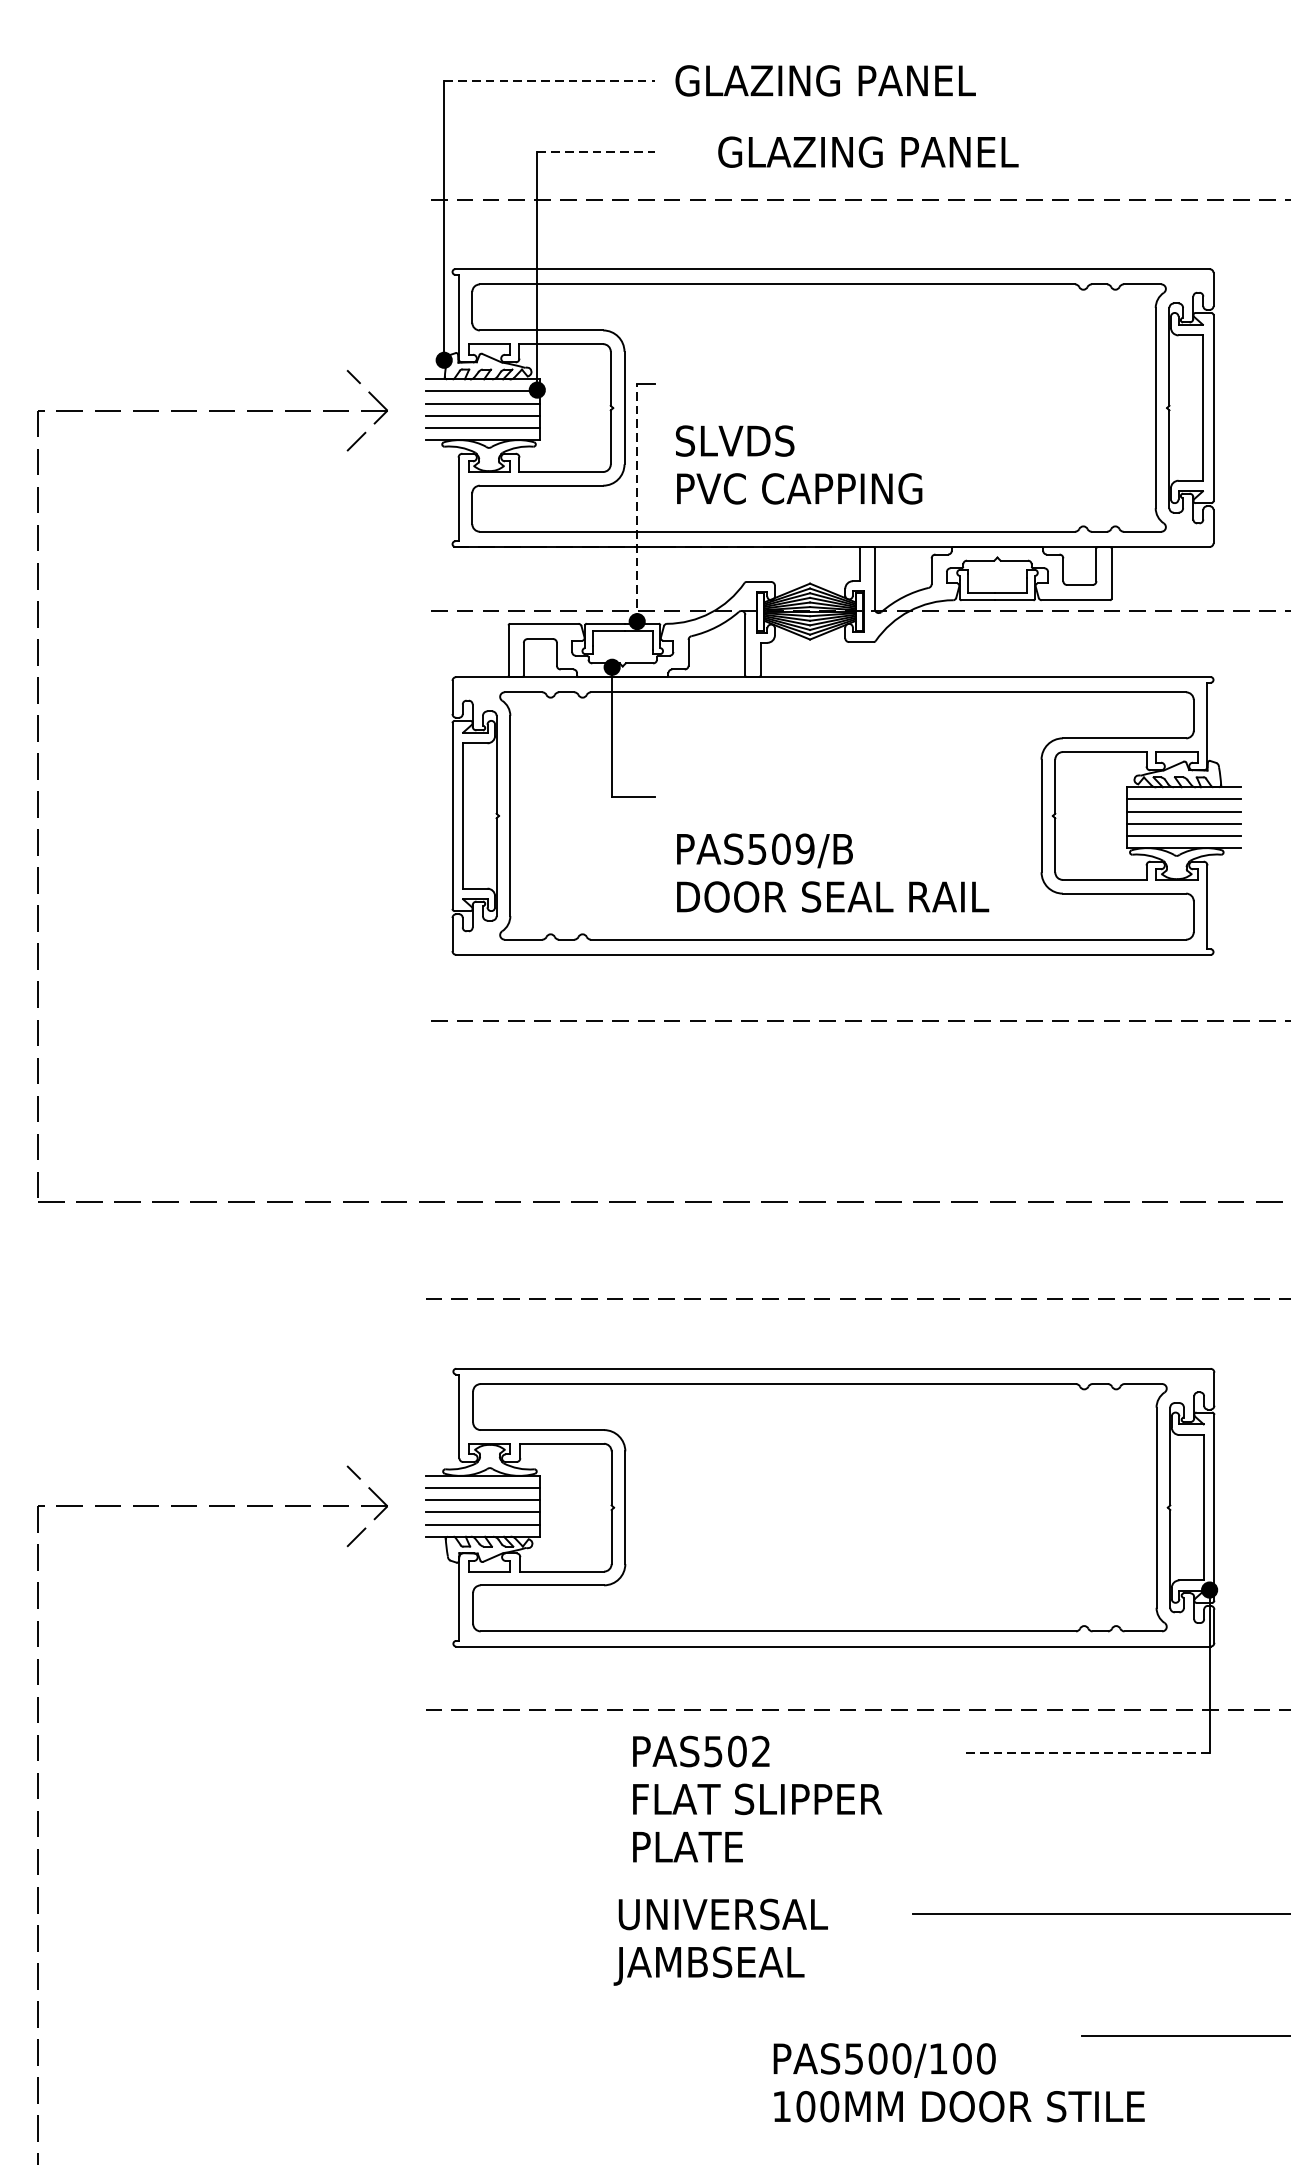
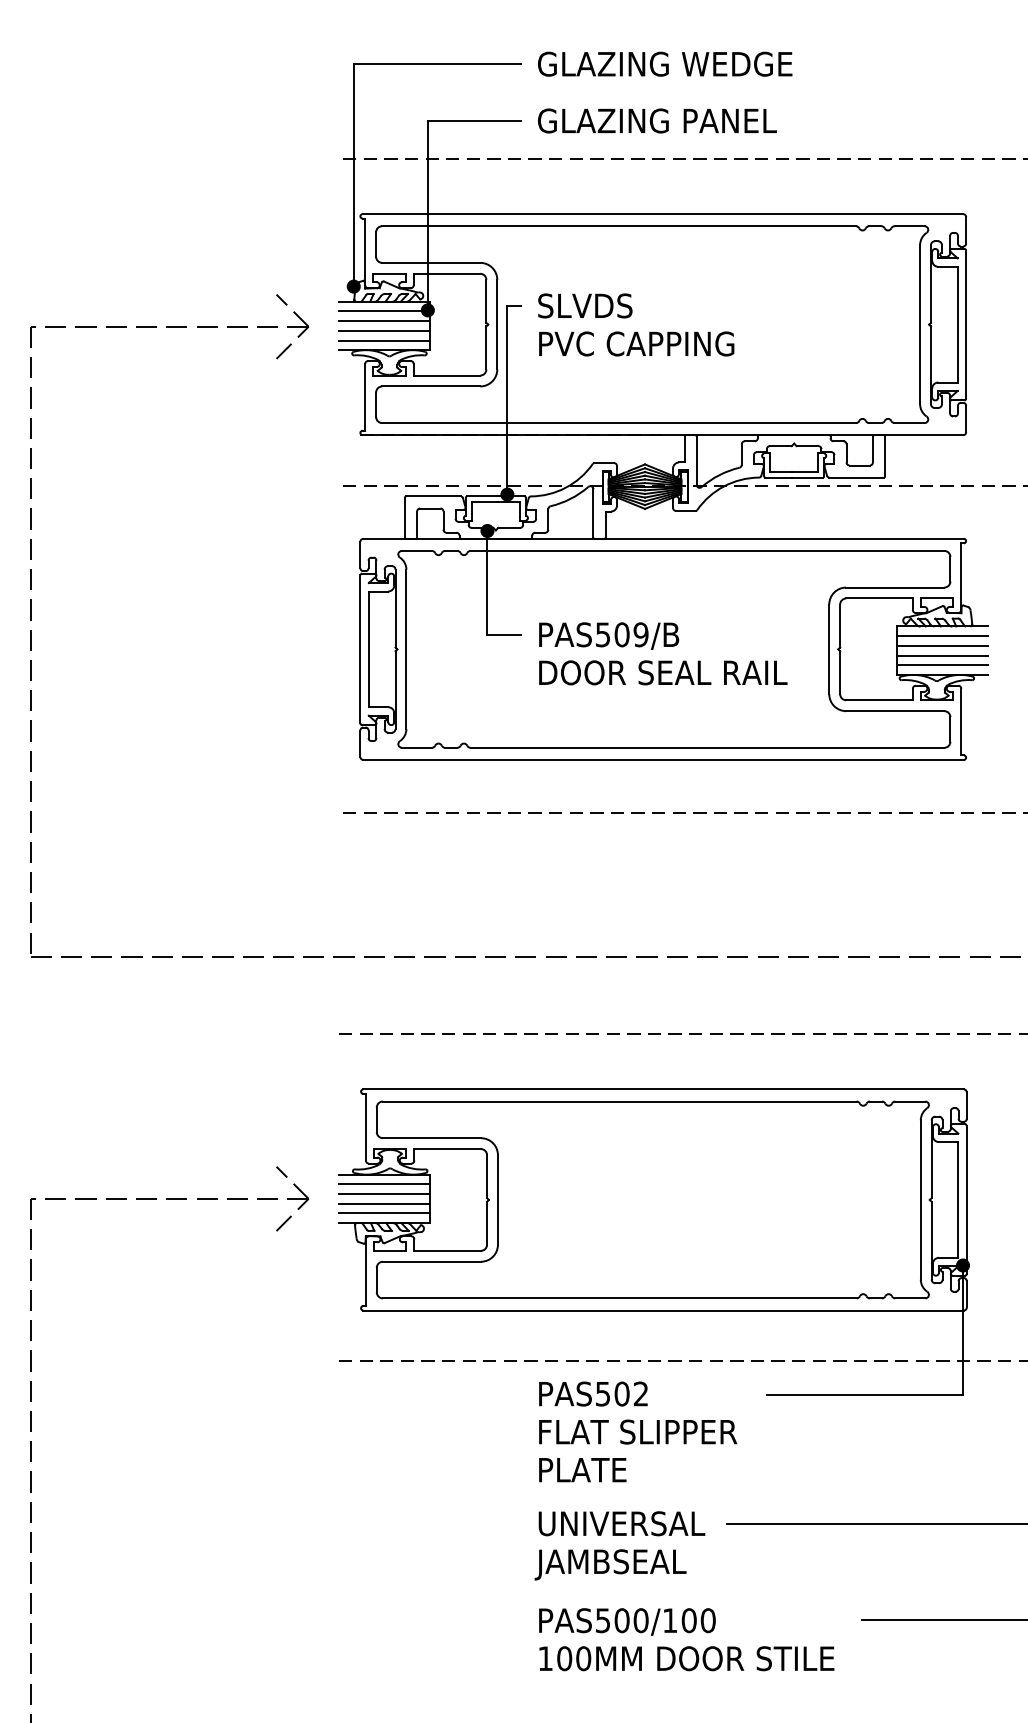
line: (549, 79) -> (437, 63), dashed -> solid
text: (926, 79) -> (737, 63), GLAZING PANEL -> GLAZING WEDGE
line: (595, 151) -> (474, 120), dashed -> solid
text: (868, 151) -> (657, 120), moved
text: (799, 464) -> (636, 324), moved
line: (637, 502) -> (507, 399), dashed -> solid
text: (833, 872) -> (663, 653), moved
line: (1087, 1752) -> (865, 1394), dashed -> solid
text: (757, 1798) -> (638, 1431), moved
text: (720, 1941) -> (619, 1545), moved
text: (958, 2082) -> (686, 1639), moved

